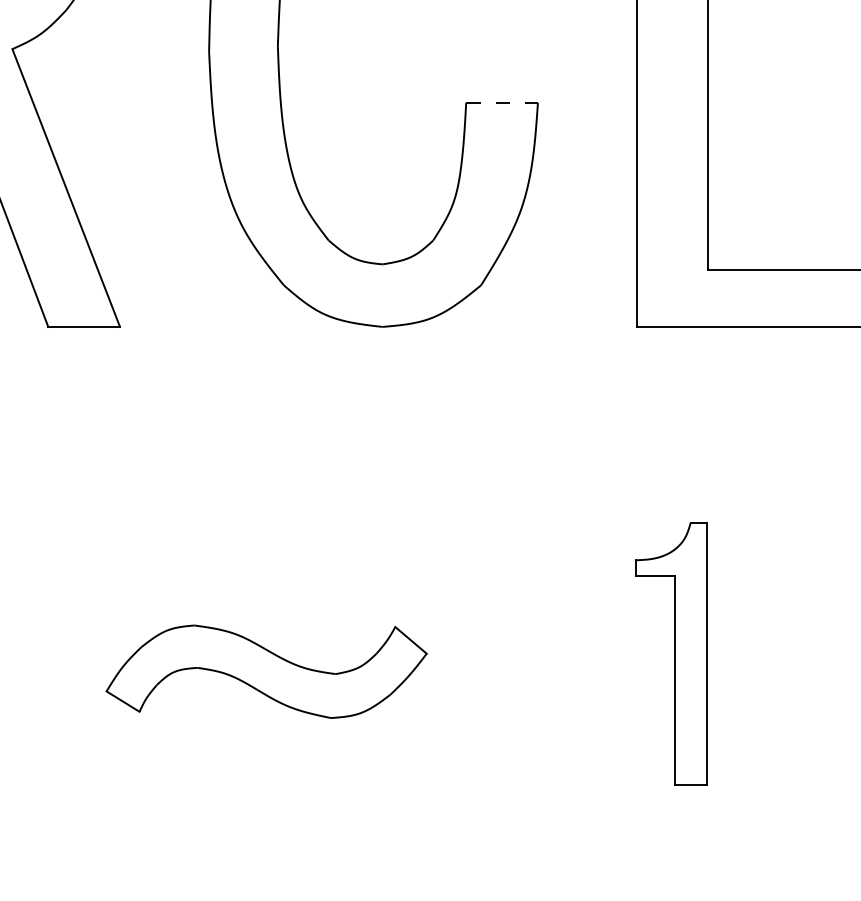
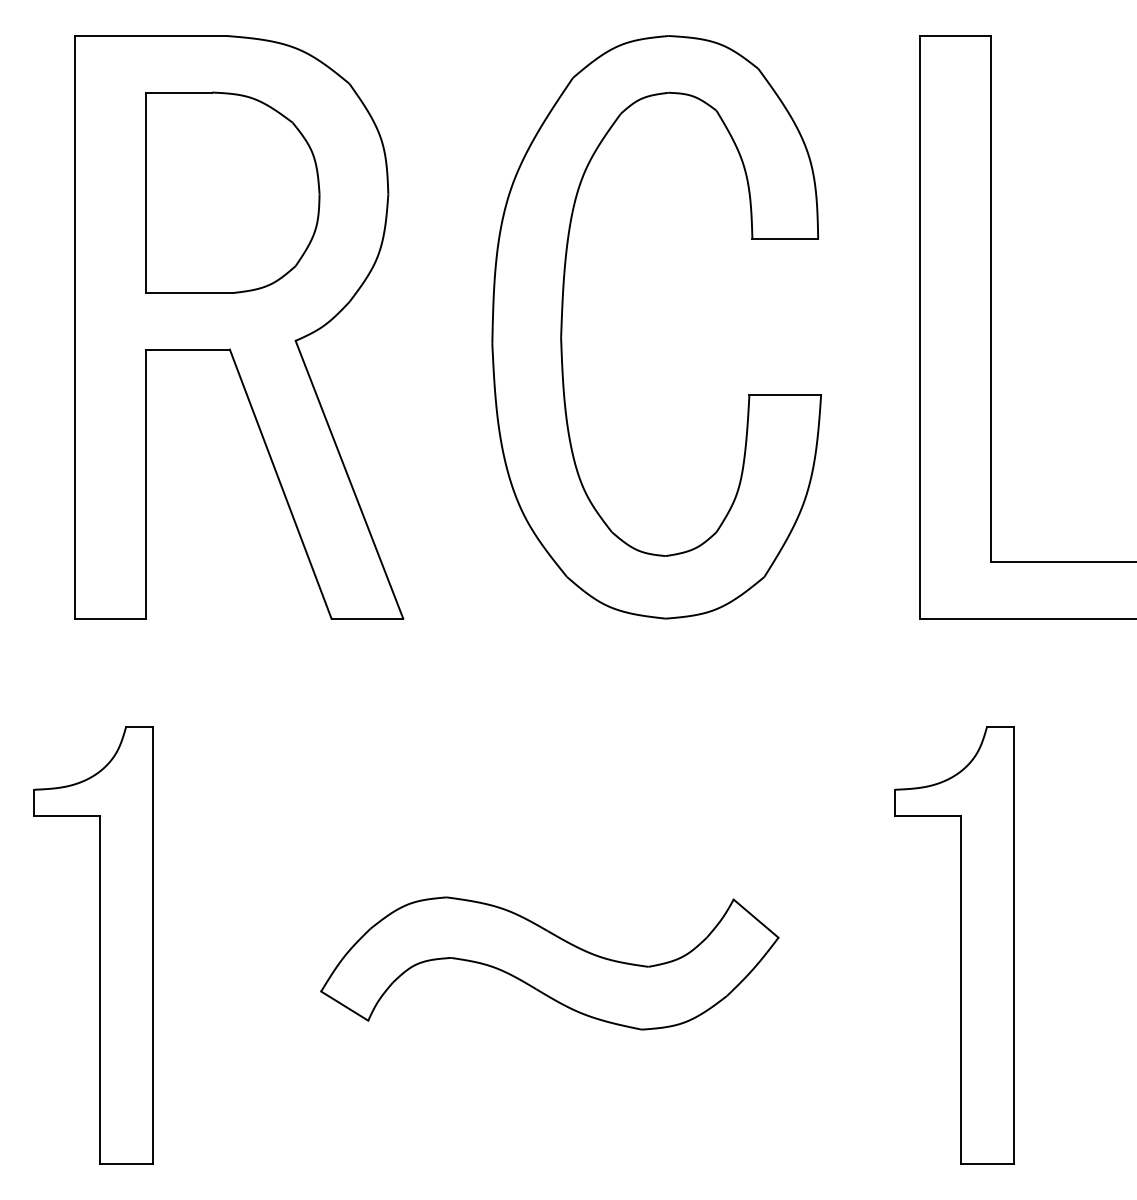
line: (502, 102) -> (785, 394), dashed -> solid
part: (671, 653) -> (954, 945), size x1.67
part: (266, 671) -> (549, 963), size x1.43

